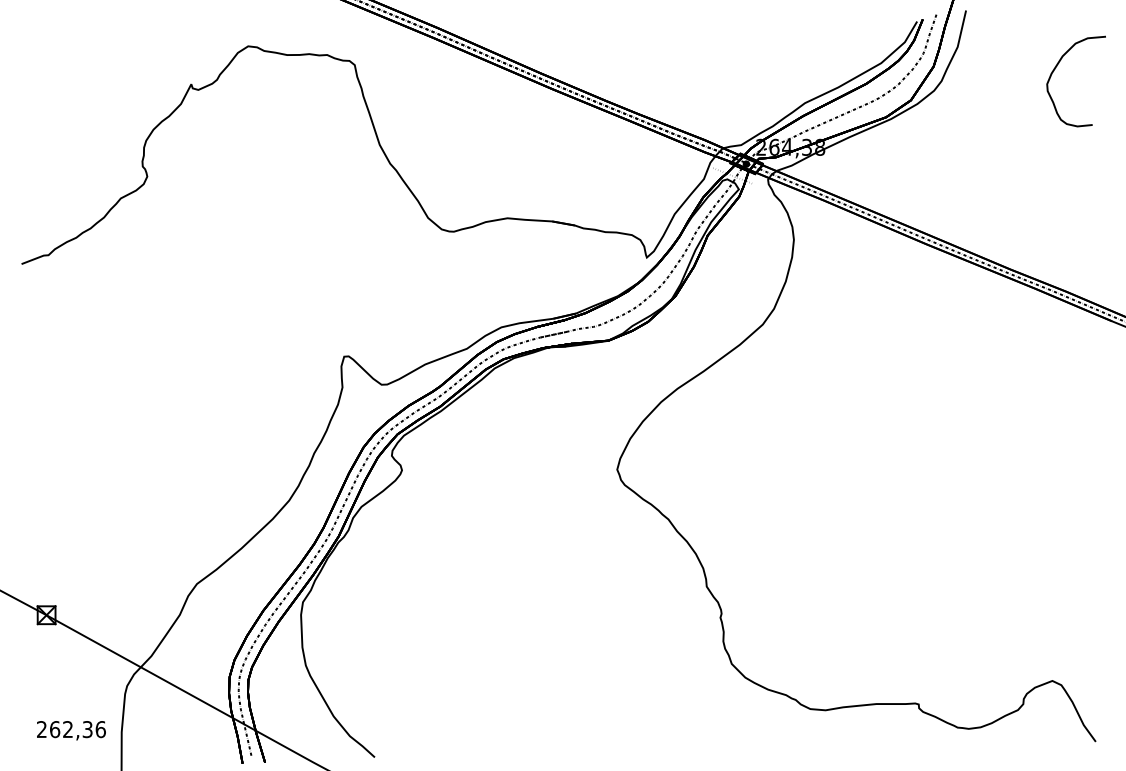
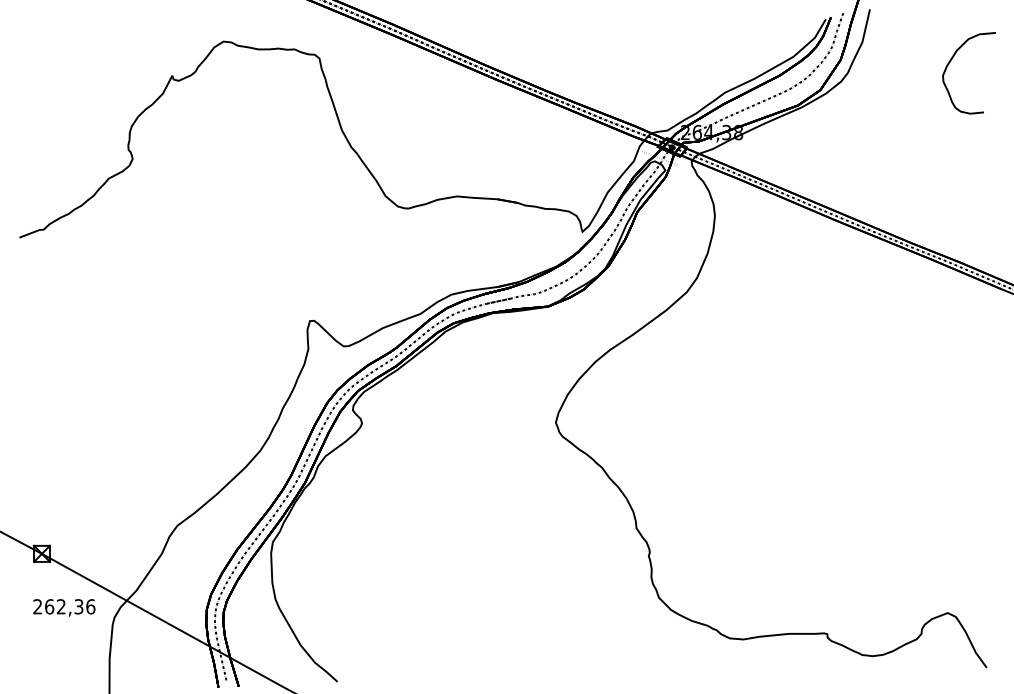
text: (71, 730) -> (64, 607), moved

